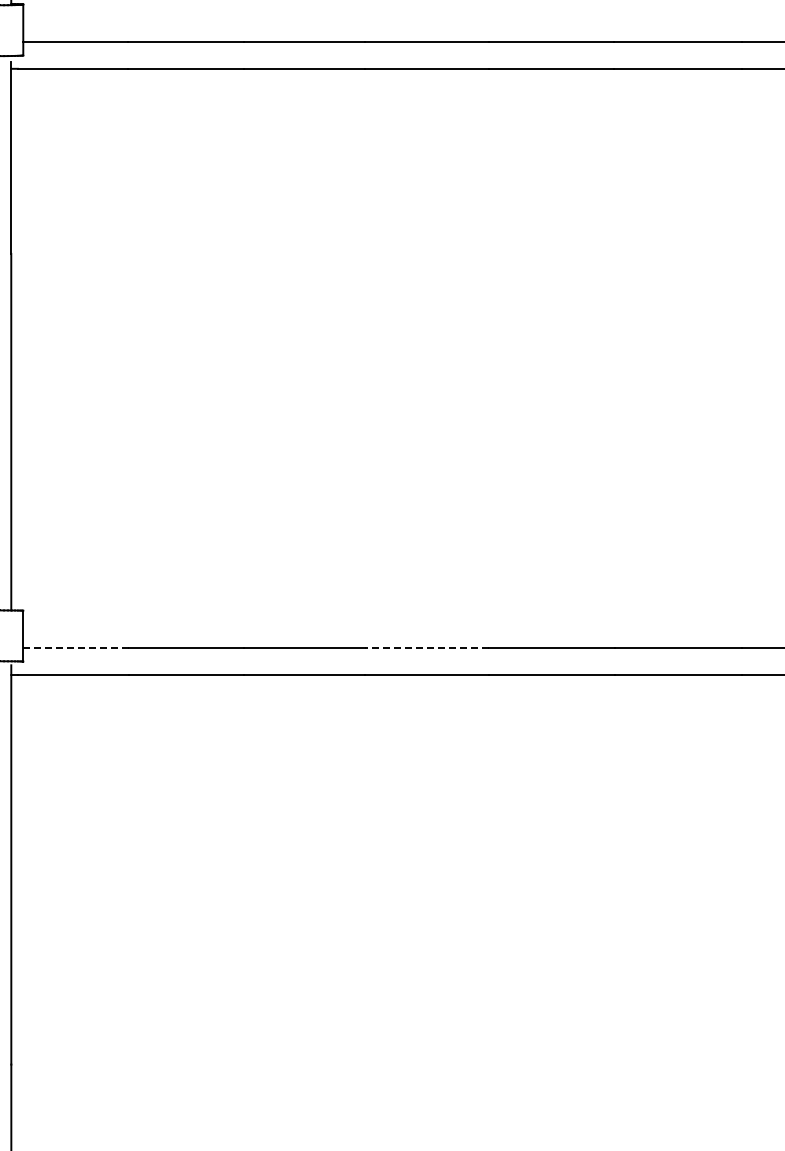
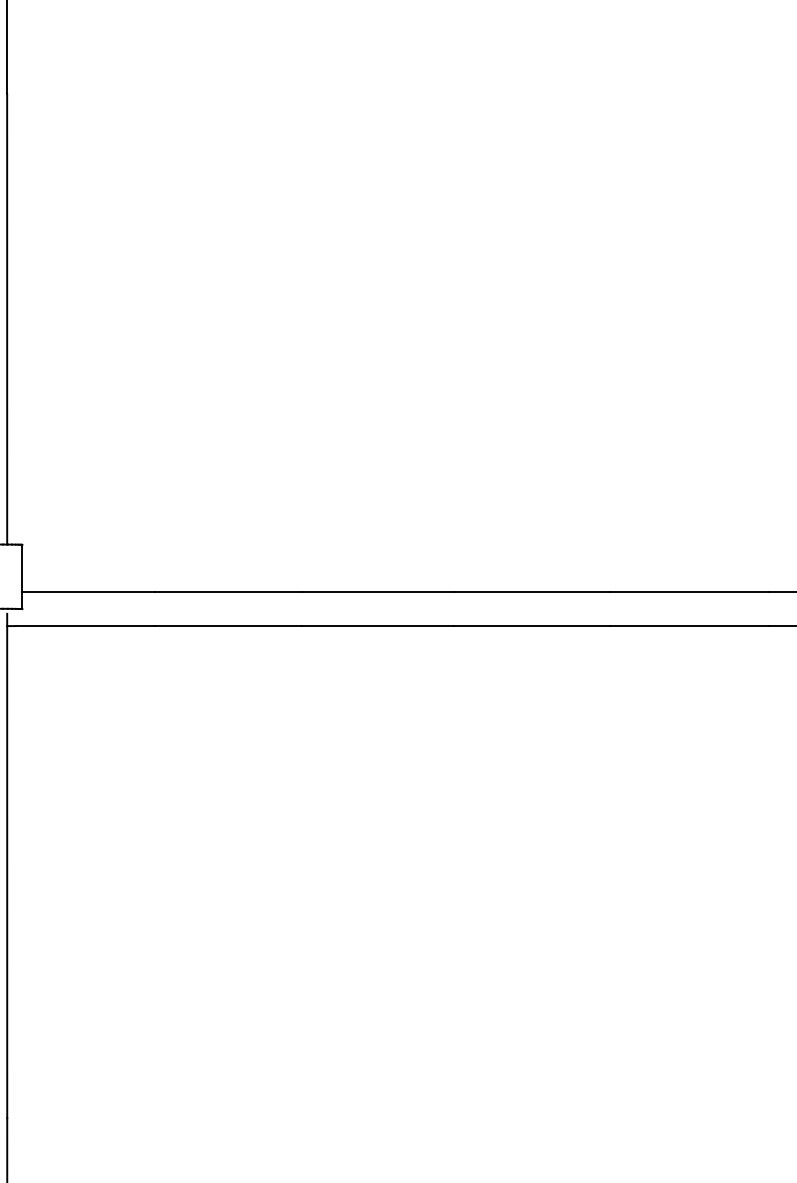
line: (75, 648) -> (88, 592), dashed -> solid
line: (426, 648) -> (531, 592), dashed -> solid

